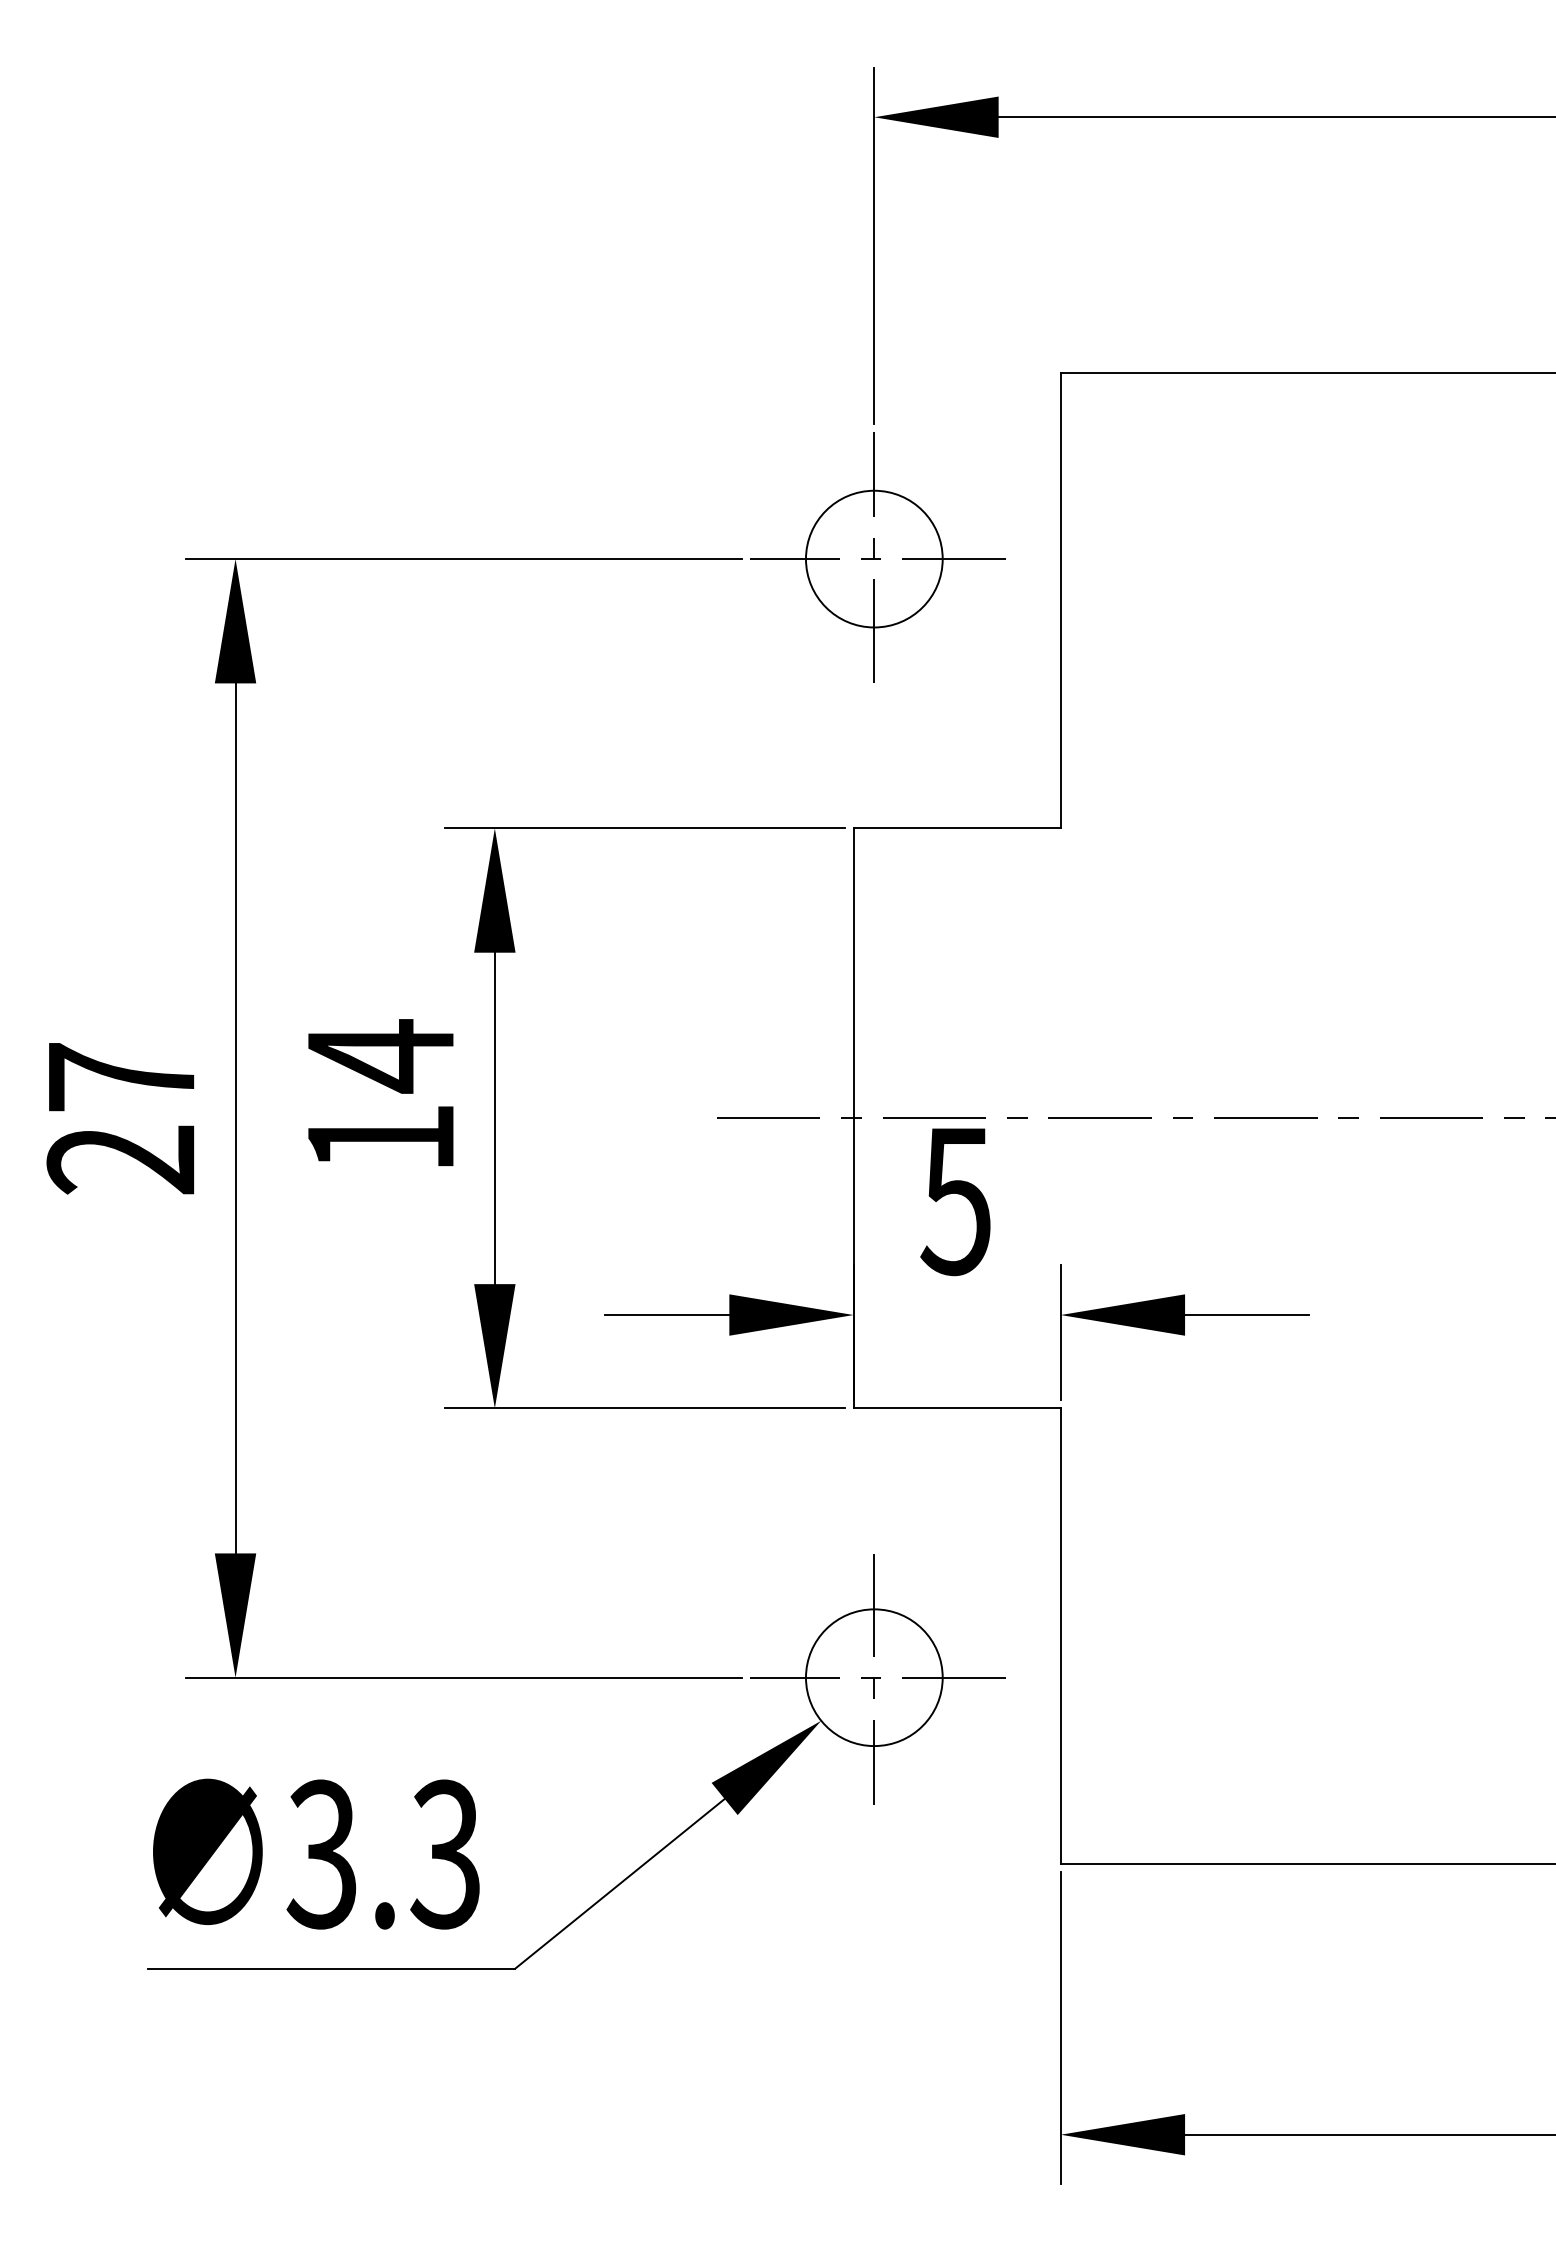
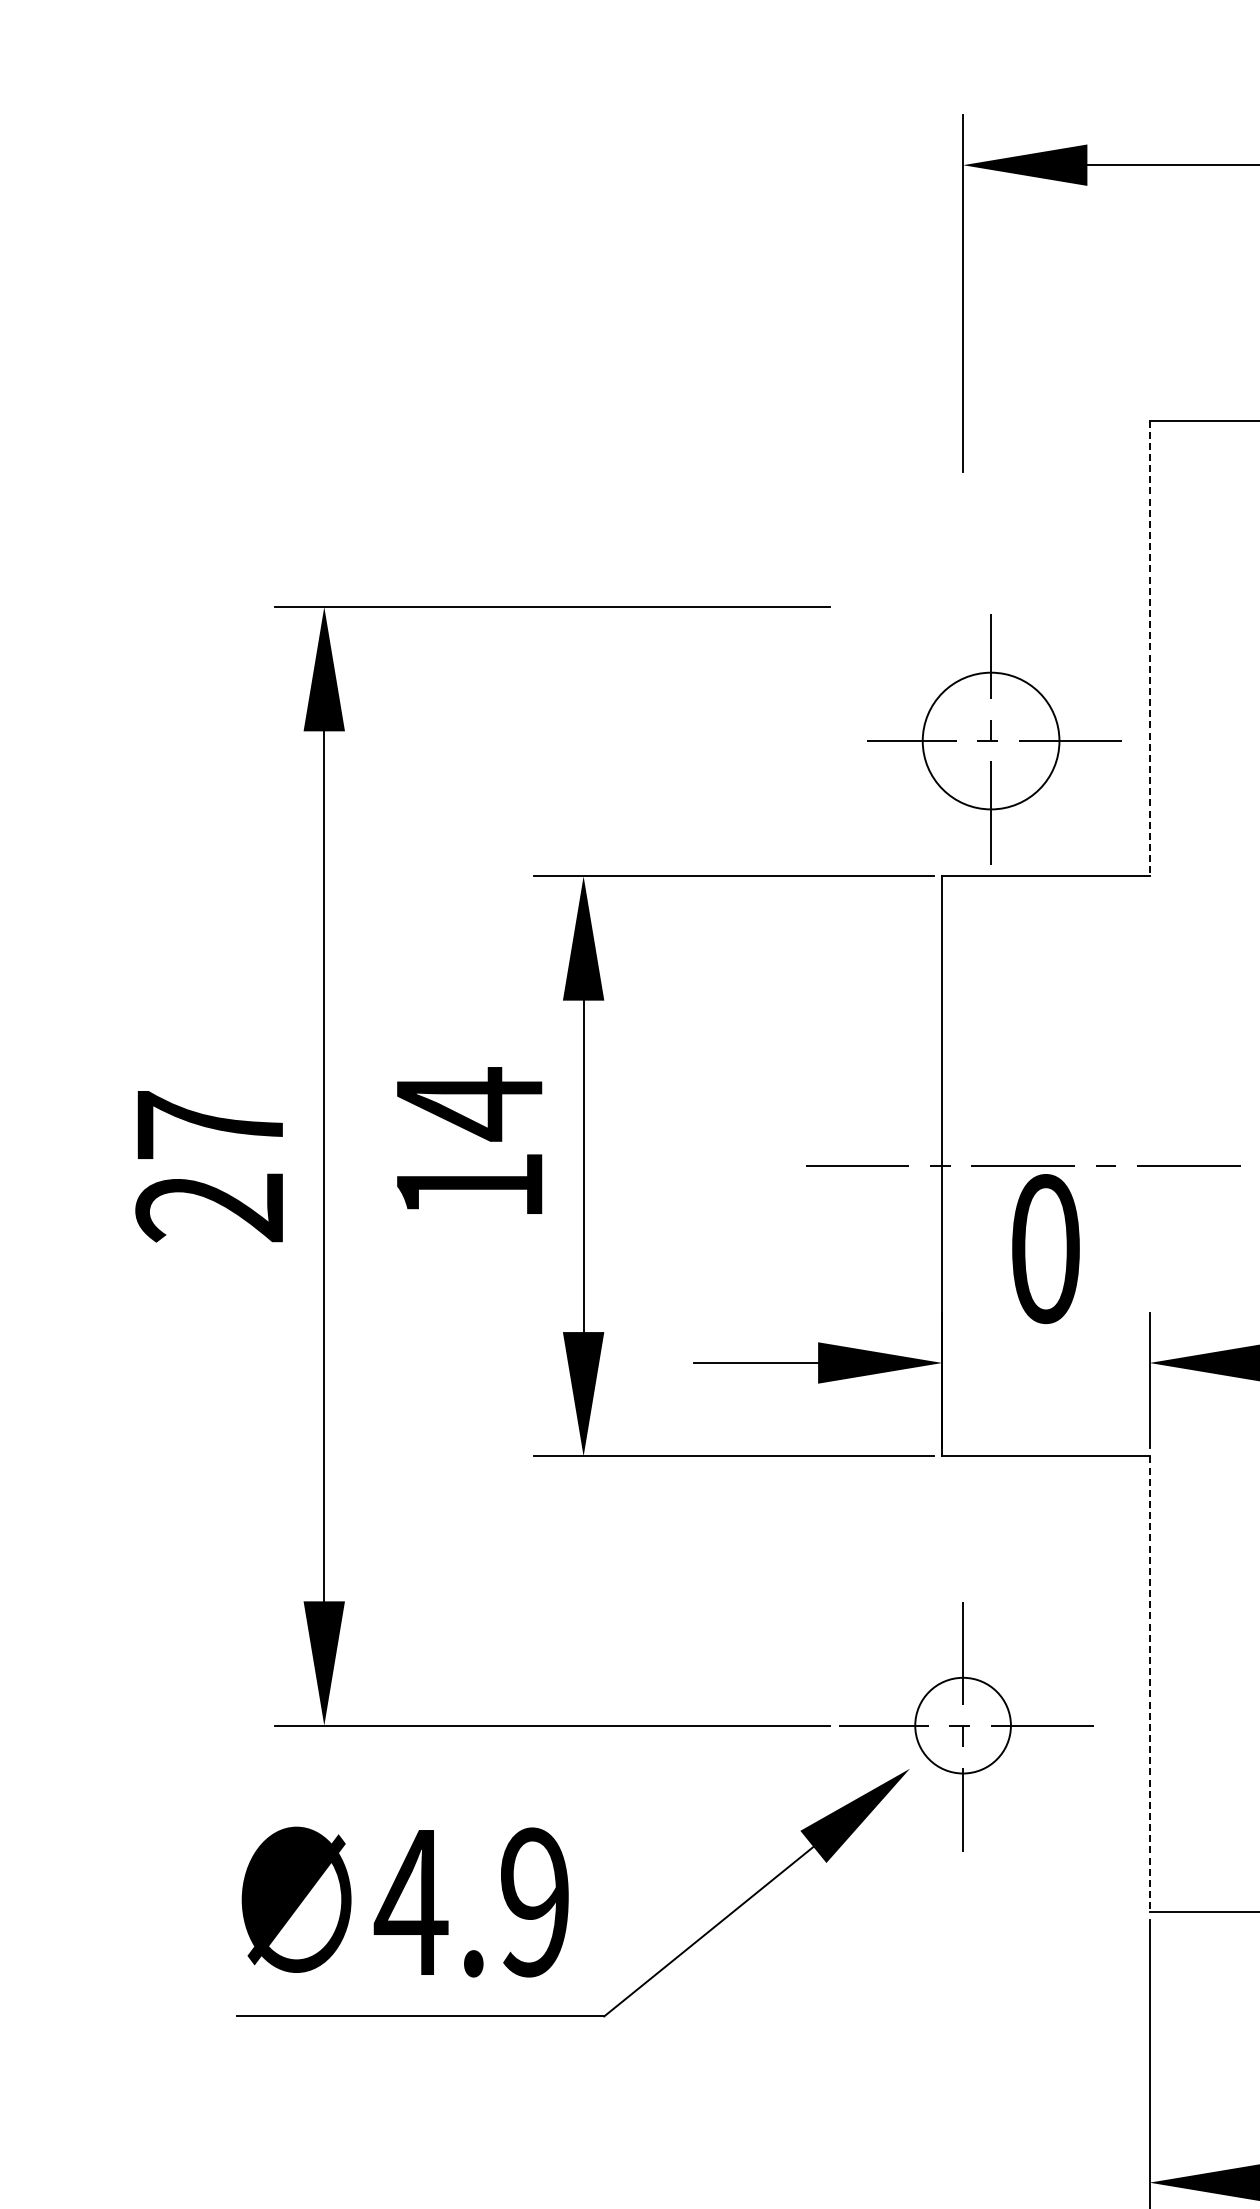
part: (877, 557) -> (994, 739), moved
line: (1060, 600) -> (1149, 648), solid -> dashed
text: (955, 1201) -> (1044, 1249), 5 -> 0
line: (1060, 1636) -> (1149, 1684), solid -> dashed
circle: (873, 1677) -> (962, 1725), size x0.7
text: (382, 1854) -> (471, 1902), 3.3 -> 4.9

